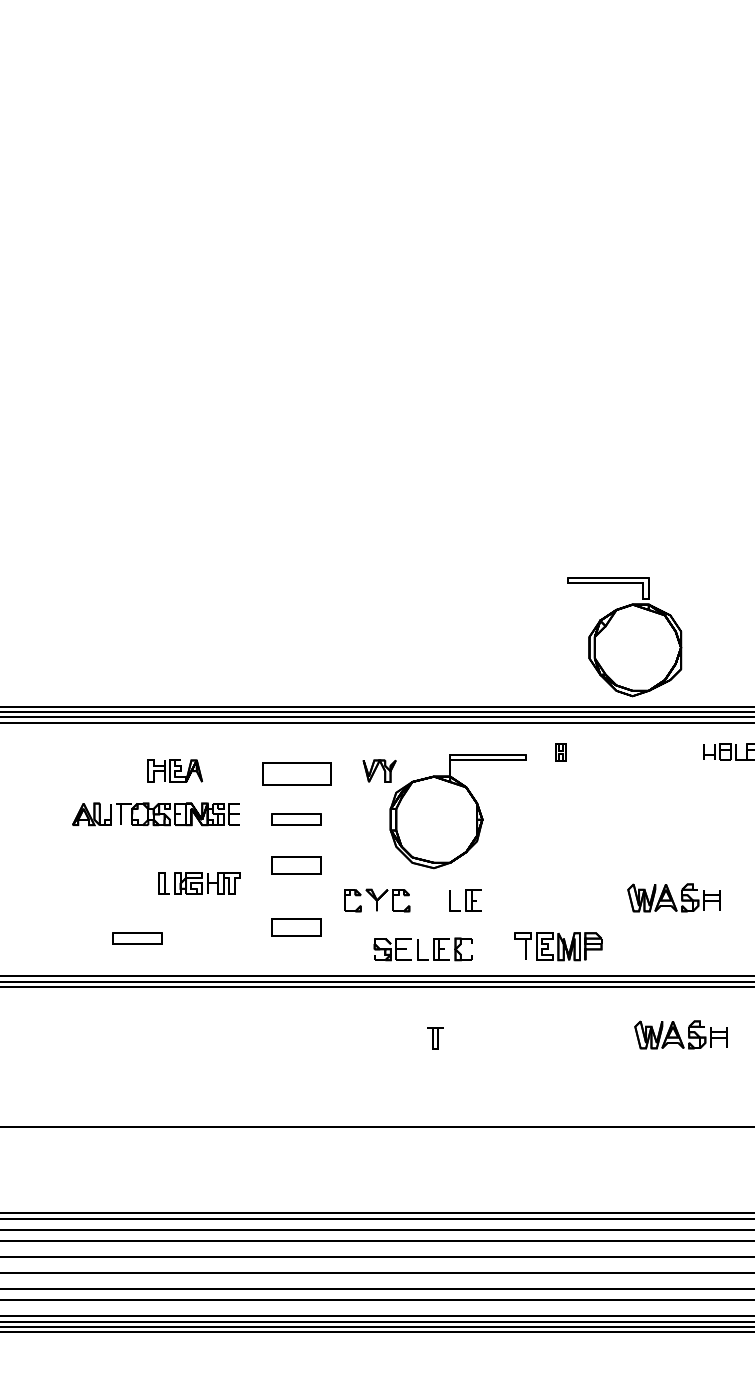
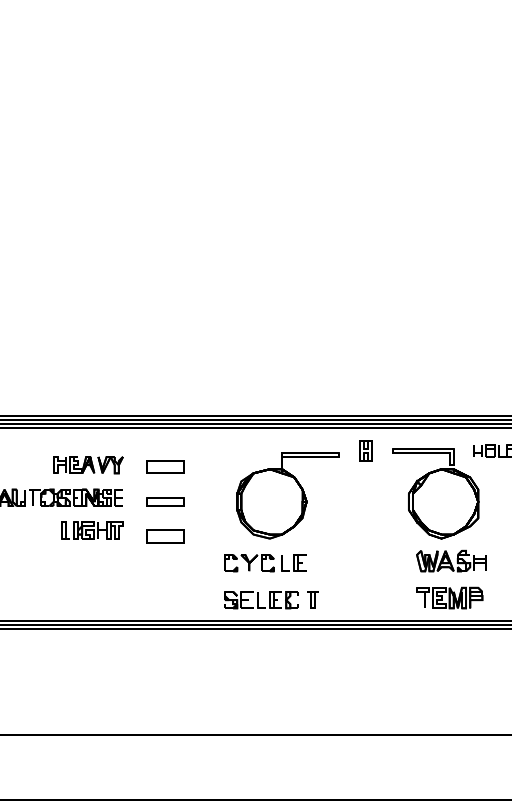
part: (624, 637) -> (435, 494), moved
part: (560, 752) -> (365, 450), size x1.67
part: (379, 770) -> (110, 464), moved
part: (296, 773) -> (165, 466), size x0.71
part: (199, 883) -> (92, 530), moved
part: (377, 900) -> (249, 563), moved
part: (296, 927) -> (165, 583), removed
part: (137, 938) -> (45, 591), removed
part: (558, 946) -> (449, 597), moved
part: (680, 1034) -> (456, 664), removed
part: (435, 1038) -> (312, 600), moved

